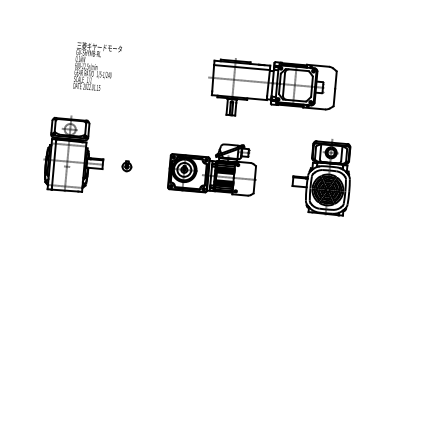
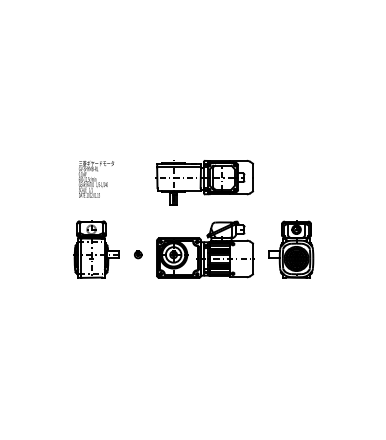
text: (96, 67) -> (95, 179), moved
part: (272, 89) -> (204, 182), moved
part: (213, 167) -> (205, 249), size x1.43

